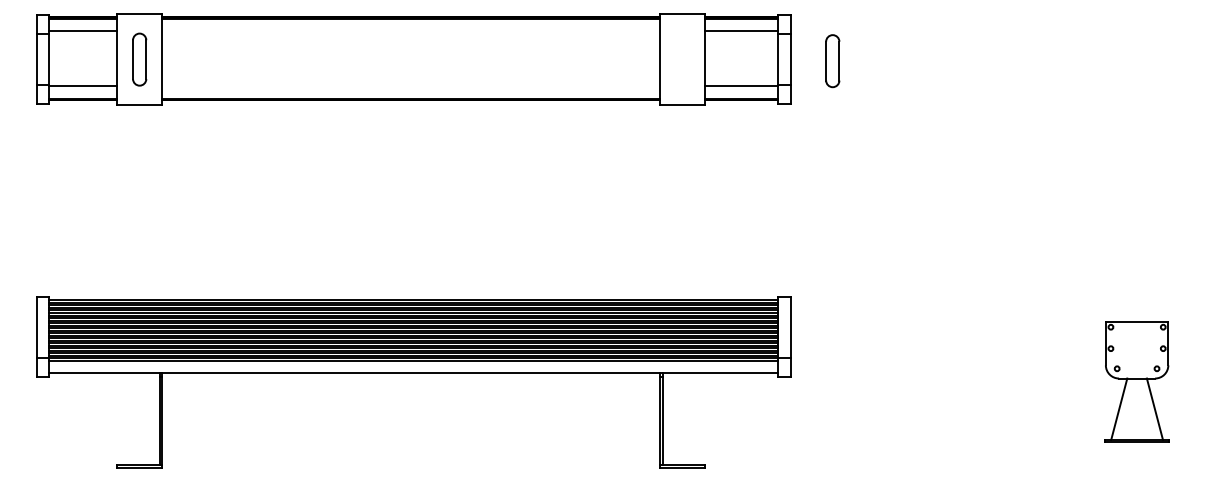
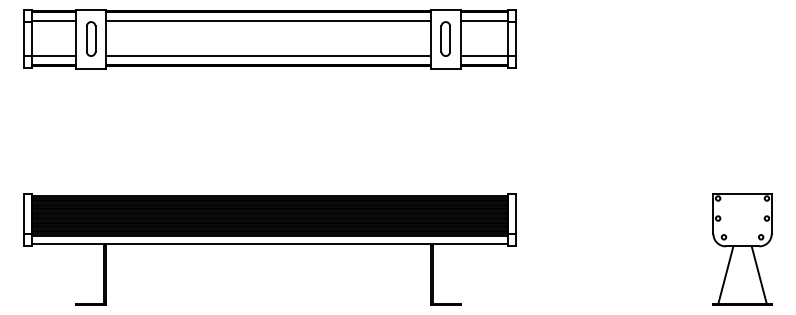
line: (411, 31) -> (268, 20), added
part: (832, 60) -> (445, 38), moved
line: (411, 86) -> (268, 56), added
part: (1137, 381) -> (742, 249), size x1.43

